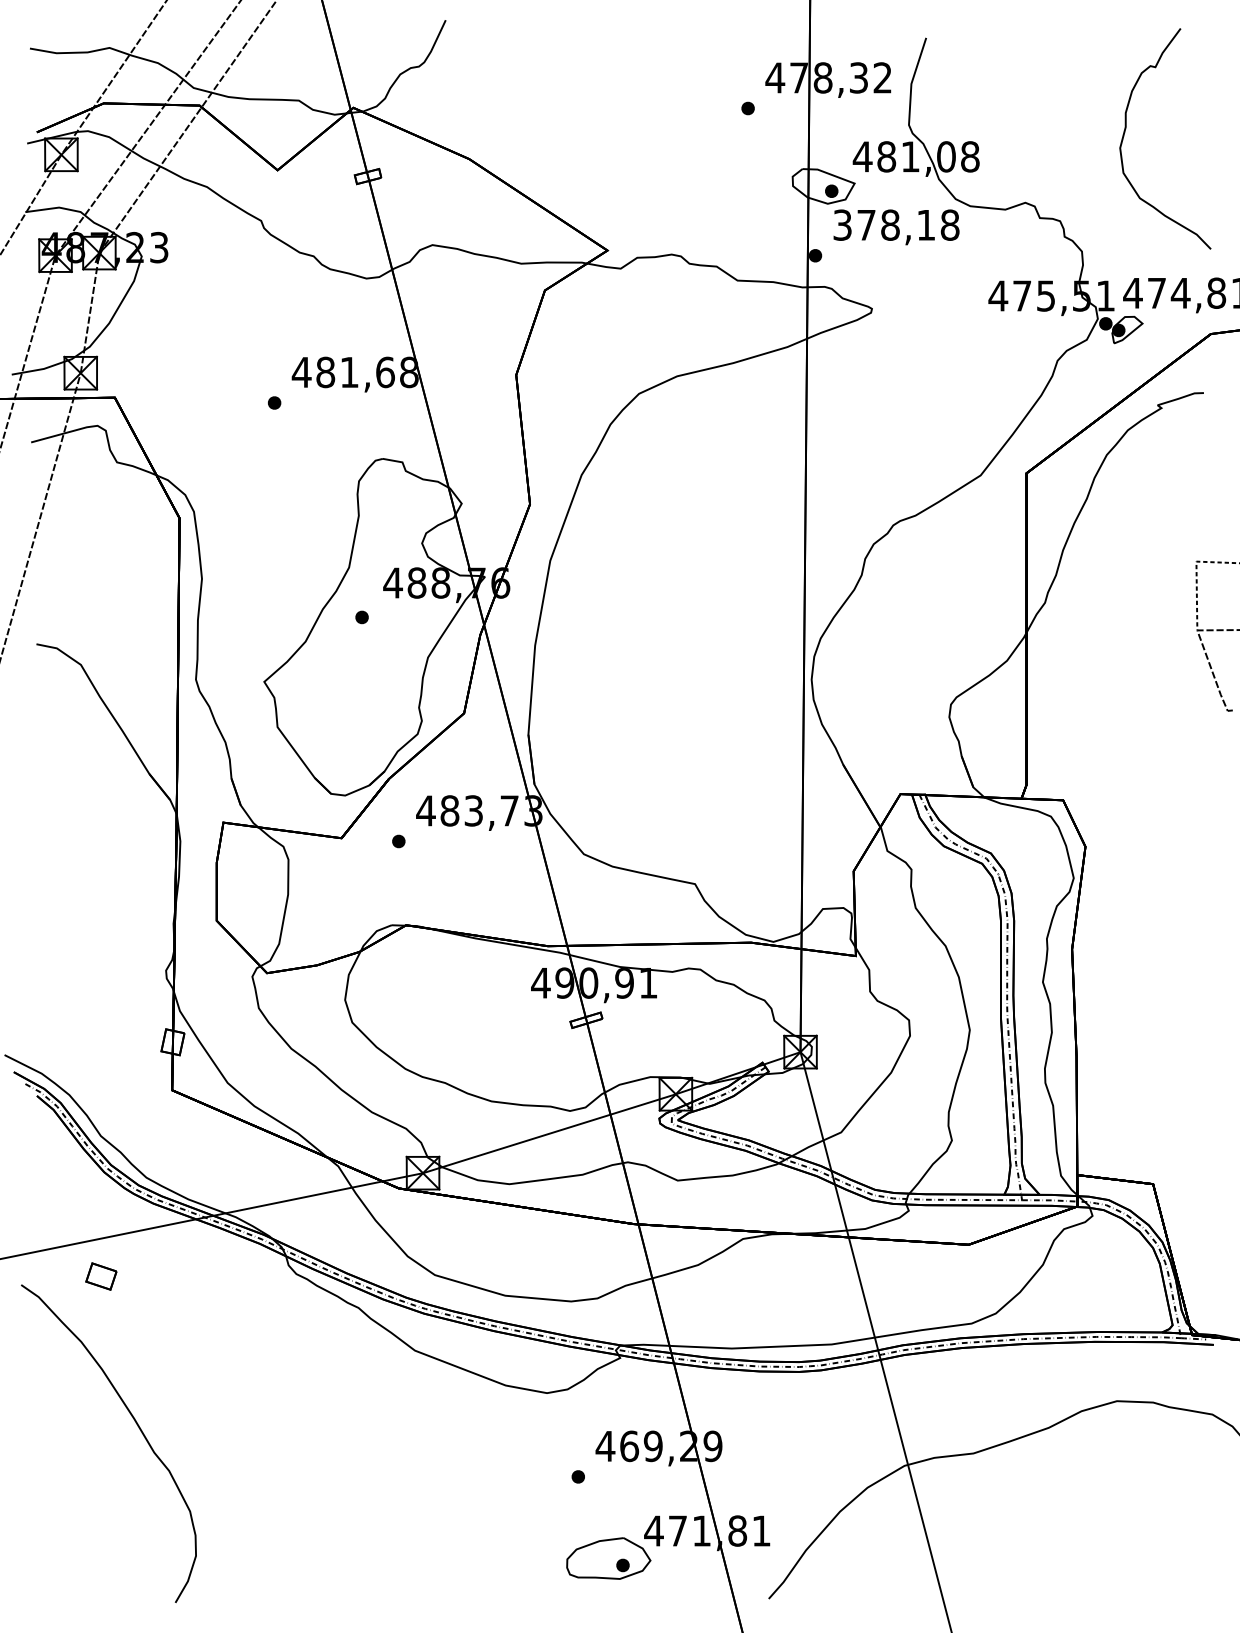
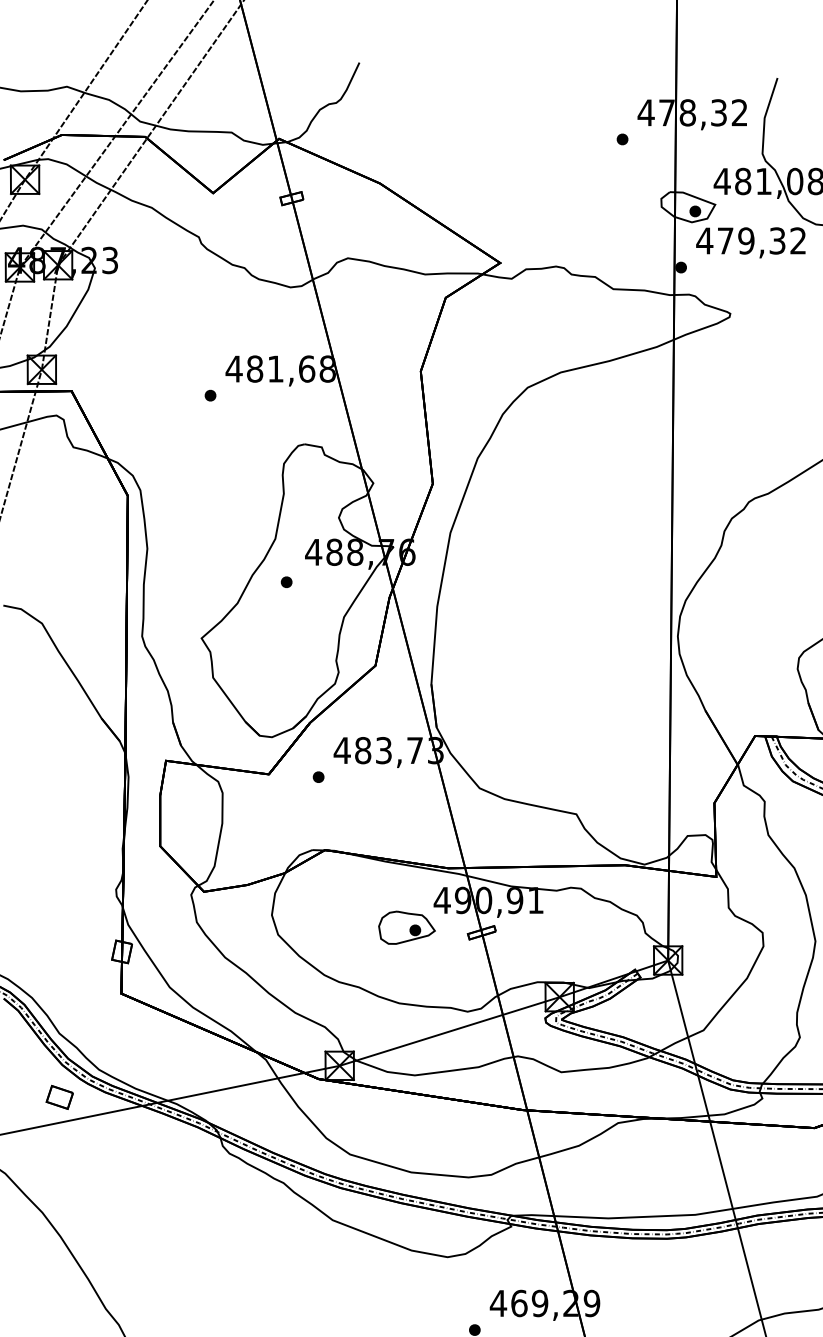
text: (895, 224) -> (750, 240), 378,18 -> 479,32
part: (500, 1014) -> (407, 927), added
part: (101, 1276) -> (59, 1097), moved

